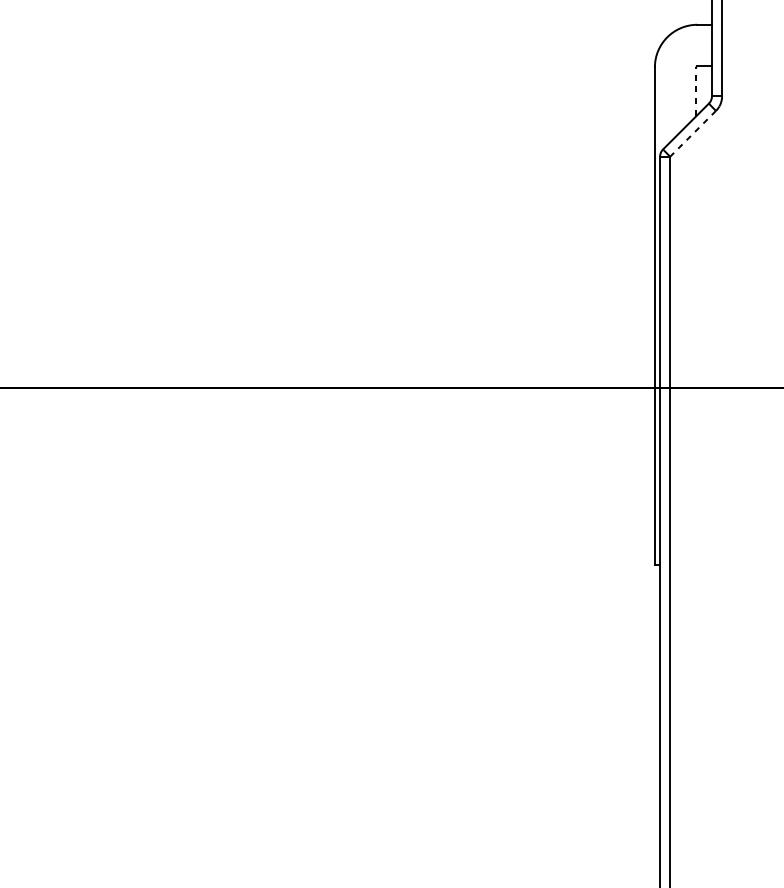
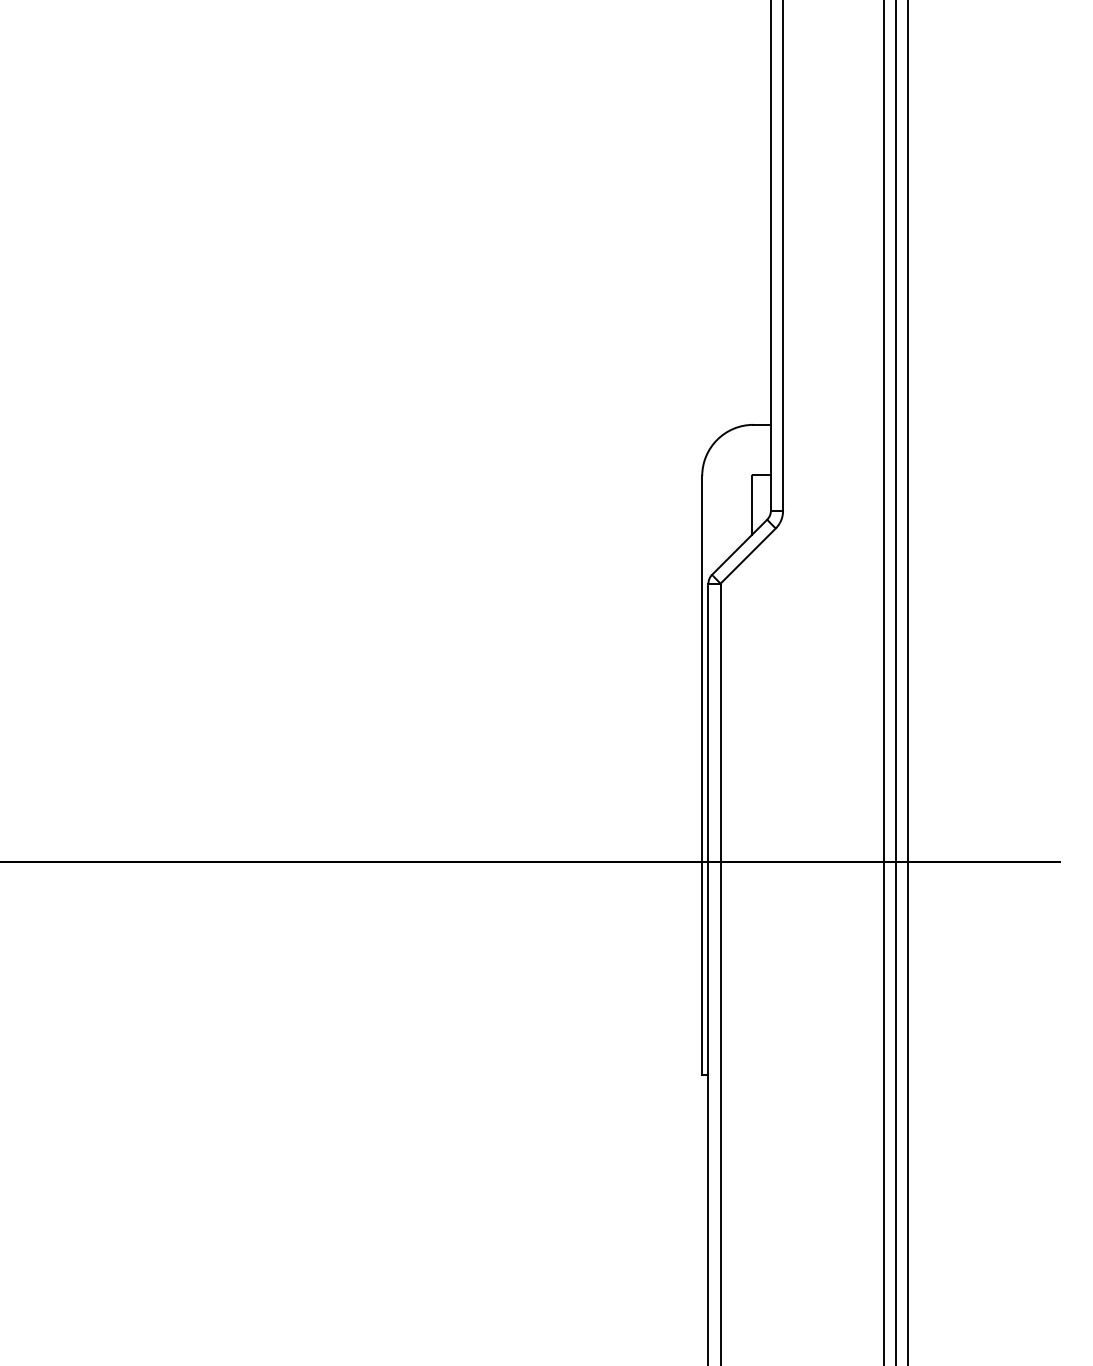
line: (696, 90) -> (752, 504), dashed -> solid
line: (693, 134) -> (748, 556), dashed -> solid

